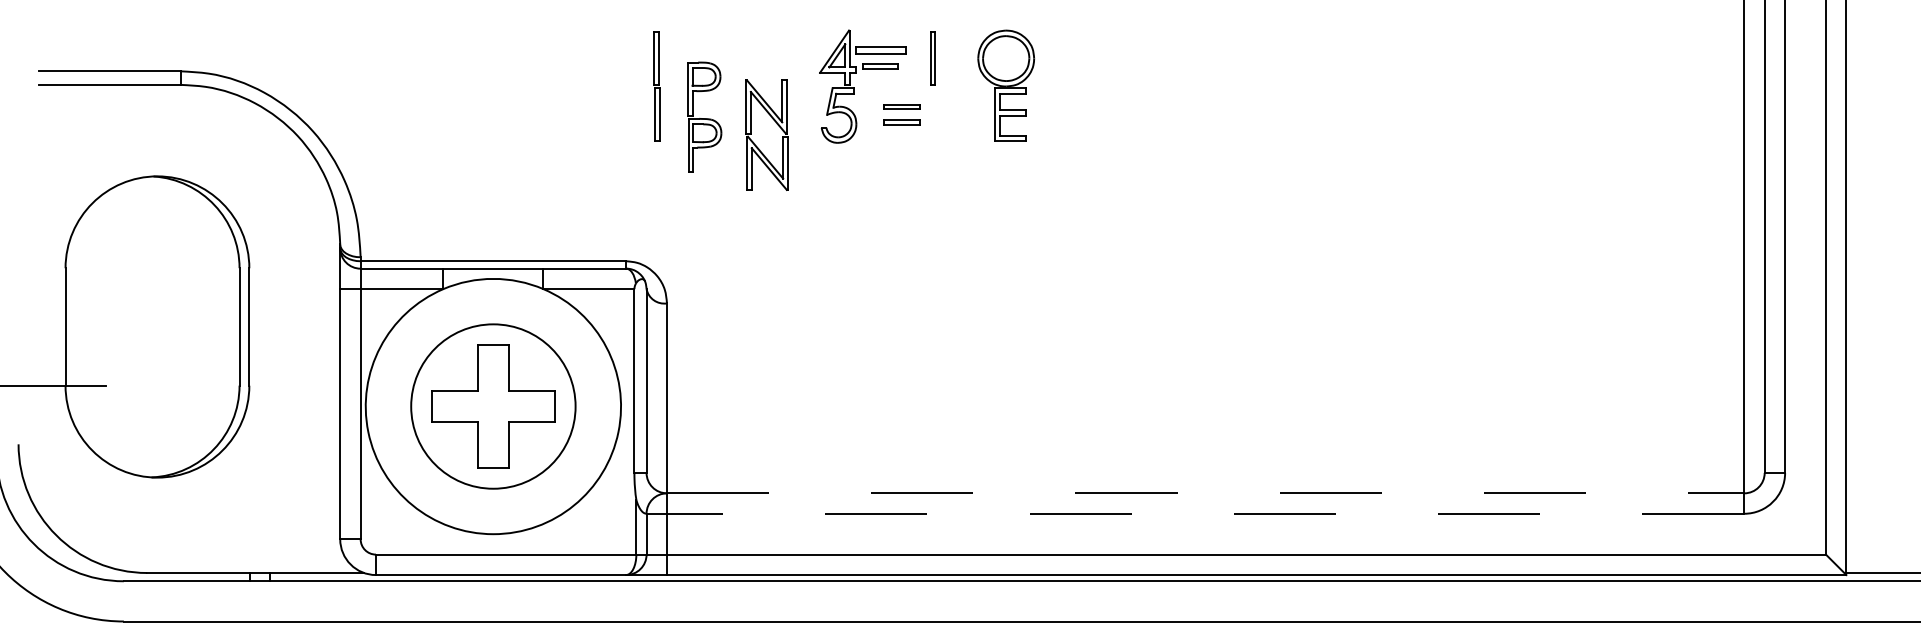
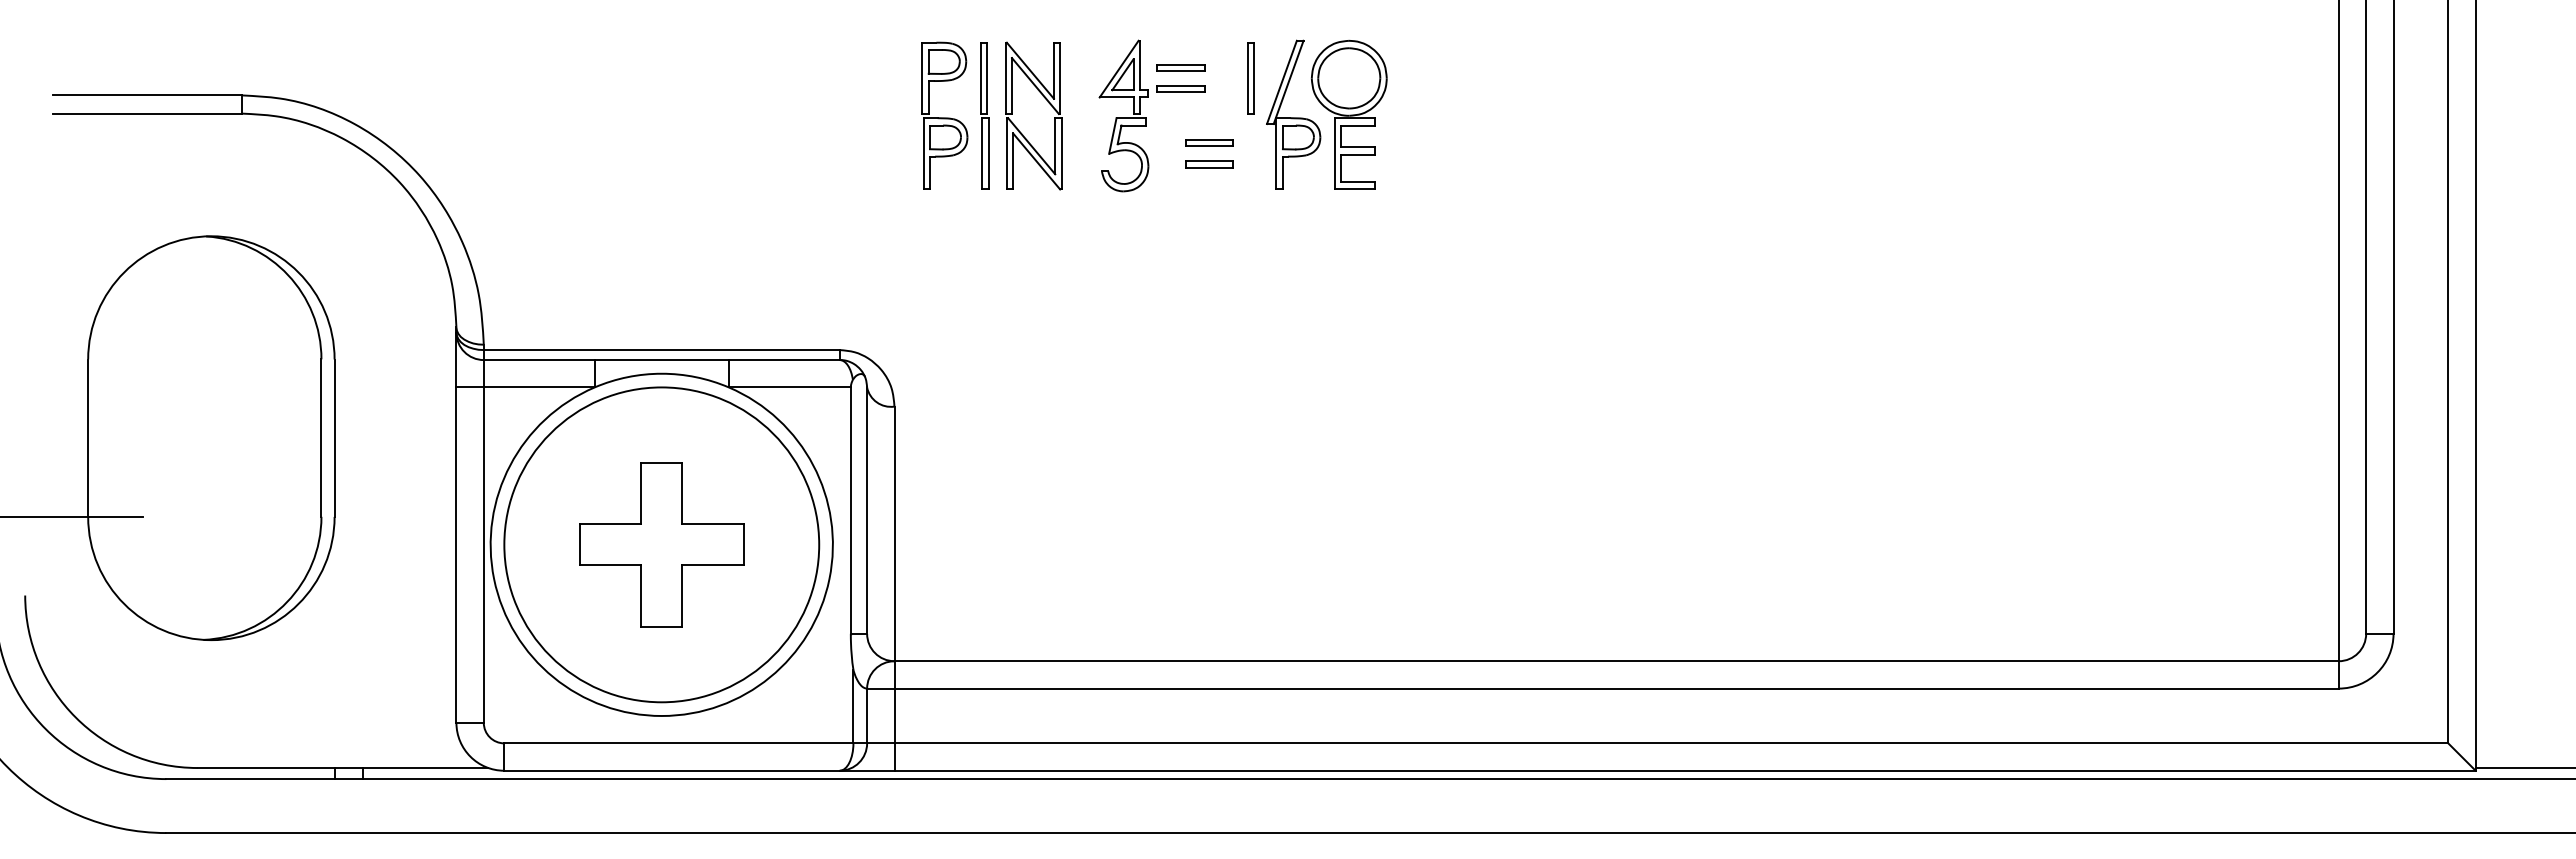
part: (880, 50) -> (1180, 67), size x0.71
part: (964, 85) -> (1293, 114), added
part: (656, 86) -> (984, 115), moved
part: (704, 116) -> (944, 115), moved
part: (778, 125) -> (1048, 103), moved
circle: (493, 406) -> (661, 544), size x1.43
line: (1206, 493) -> (1617, 661), dashed -> solid
line: (1205, 513) -> (1616, 688), dashed -> solid

